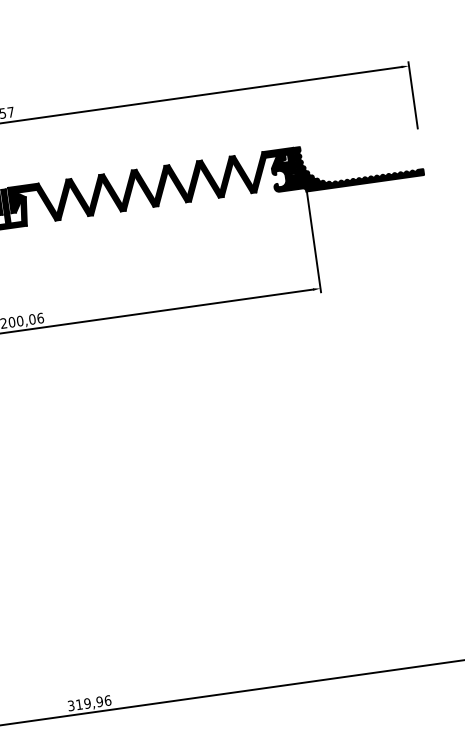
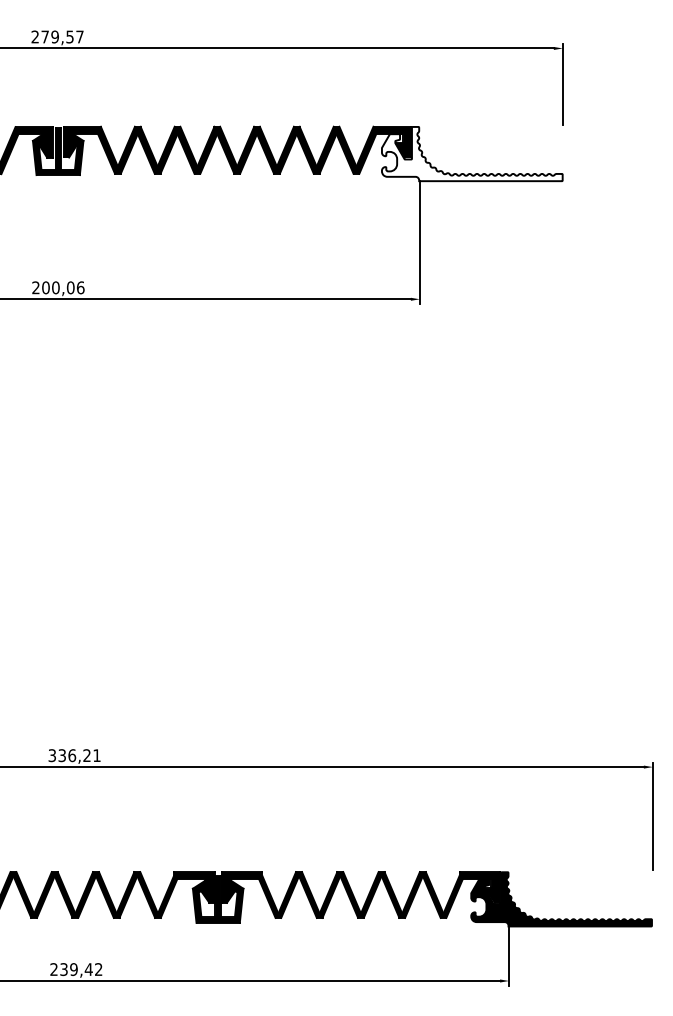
fill: (346, 162) -> (471, 153), removed
text: (93, 702) -> (79, 755), 319,96 -> 336,21

